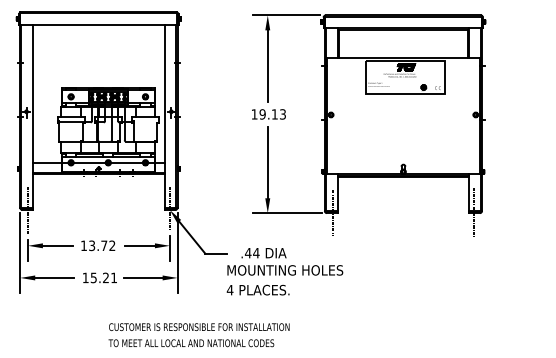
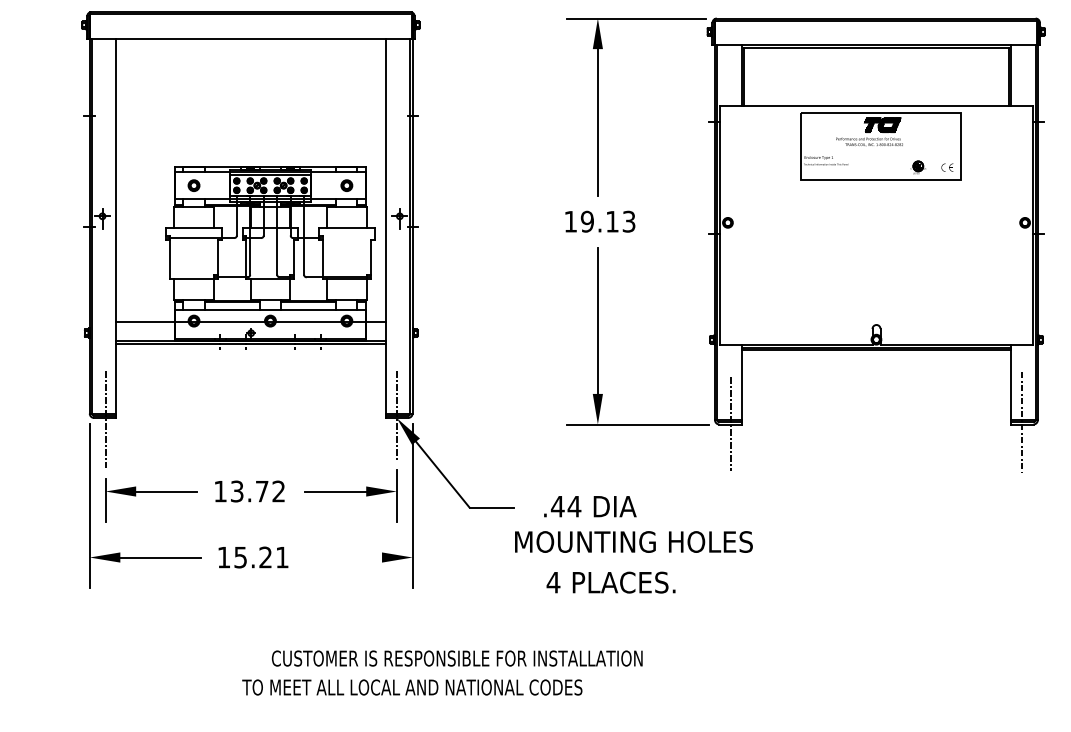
line: (142, 277) -> (340, 556), removed
text: (257, 289) -> (609, 581), moved
text: (191, 343) -> (412, 688), moved

